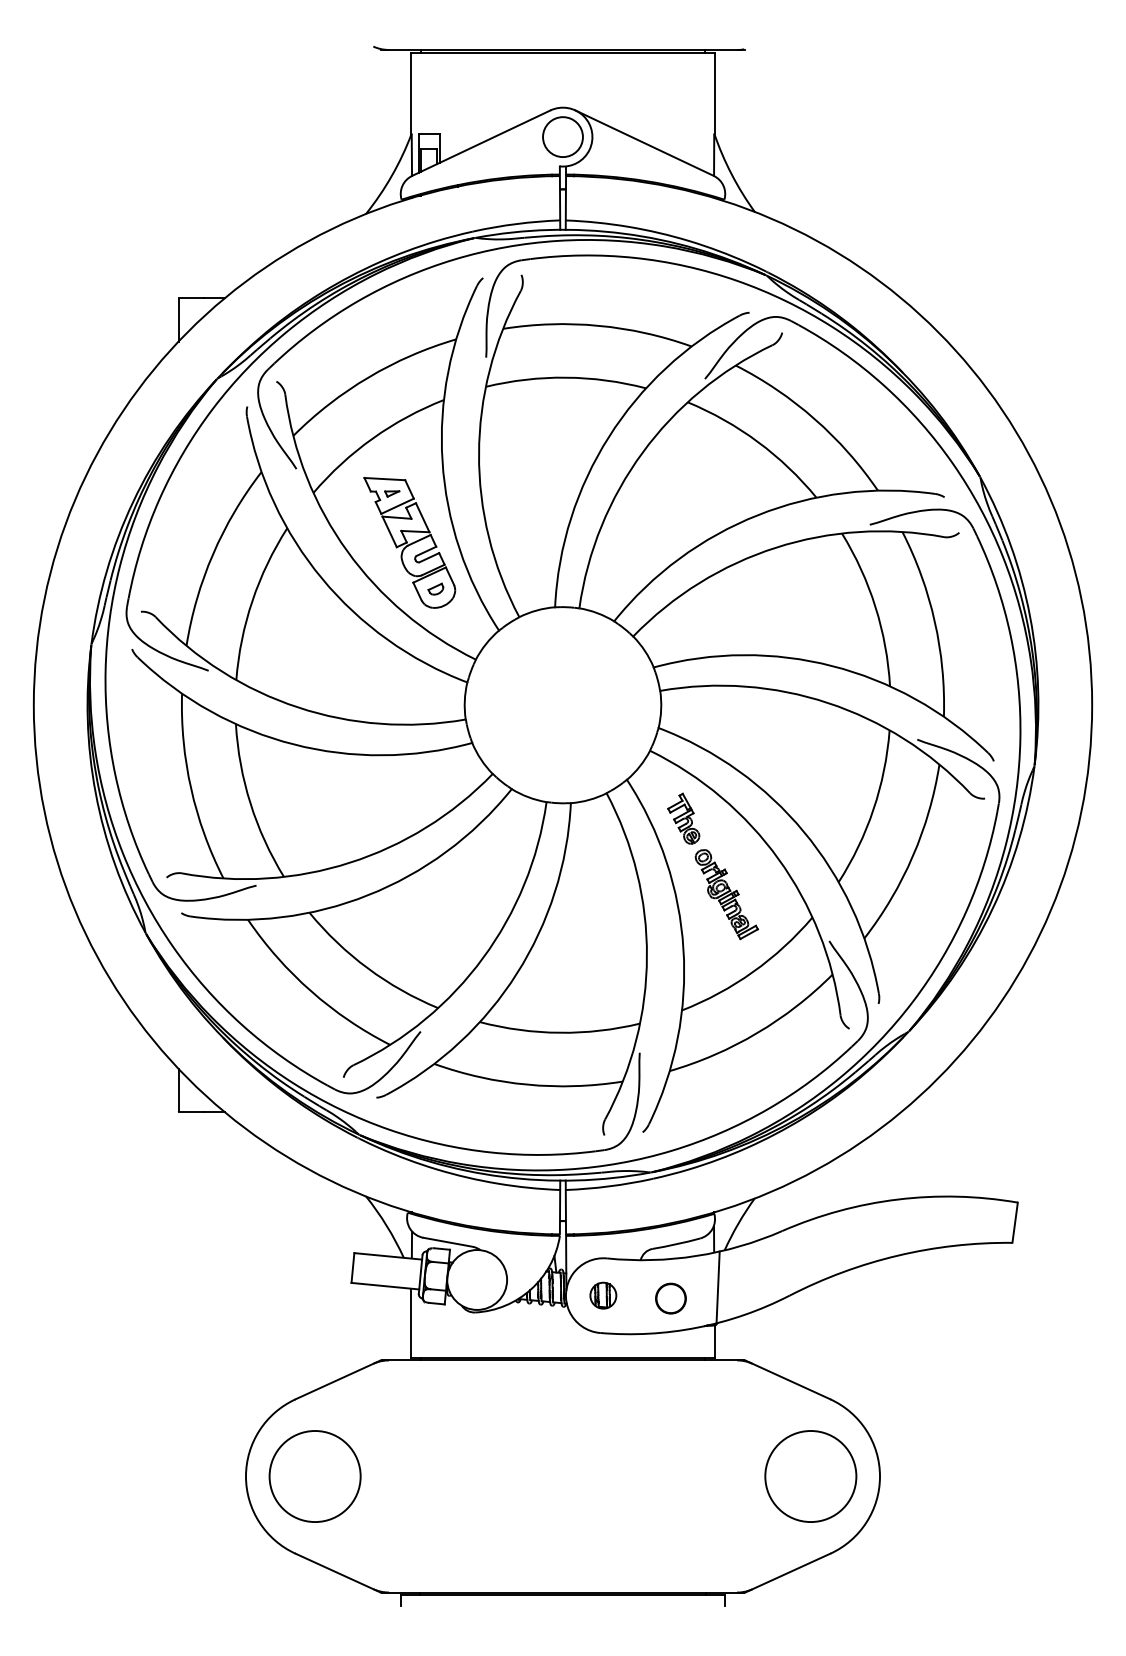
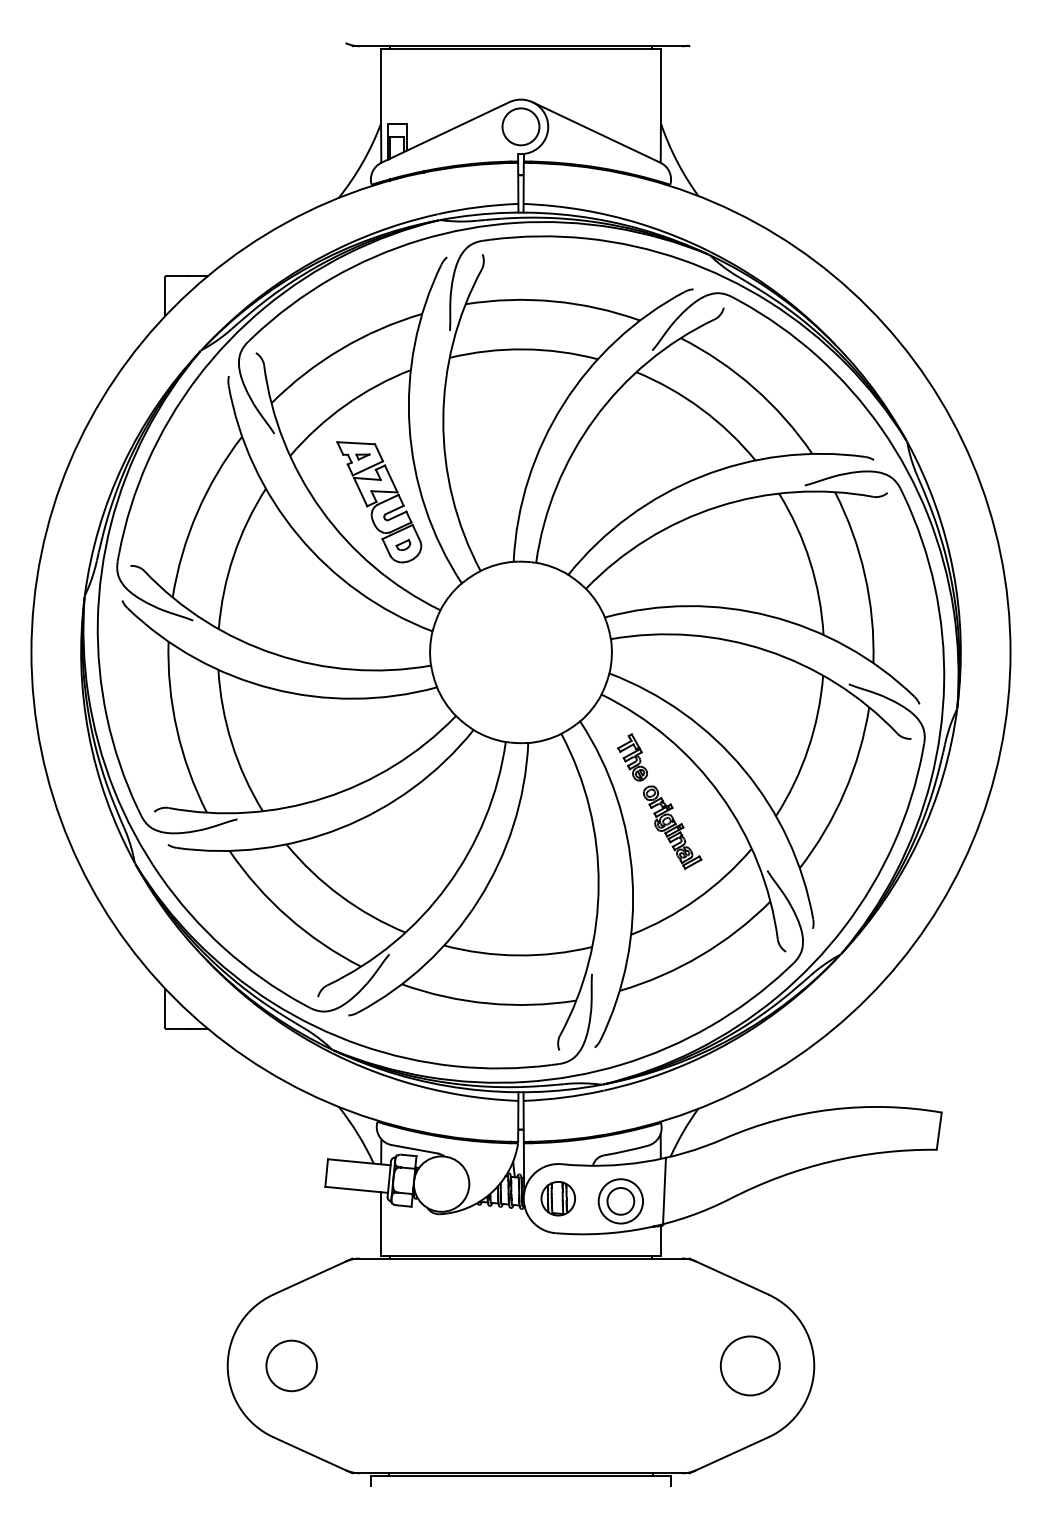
part: (603, 1295) -> (558, 1198), size x1.4
circle: (670, 1298) -> (620, 1201), size x1.6
circle: (314, 1476) -> (291, 1365), size x0.6
circle: (810, 1476) -> (749, 1365), size x0.7

